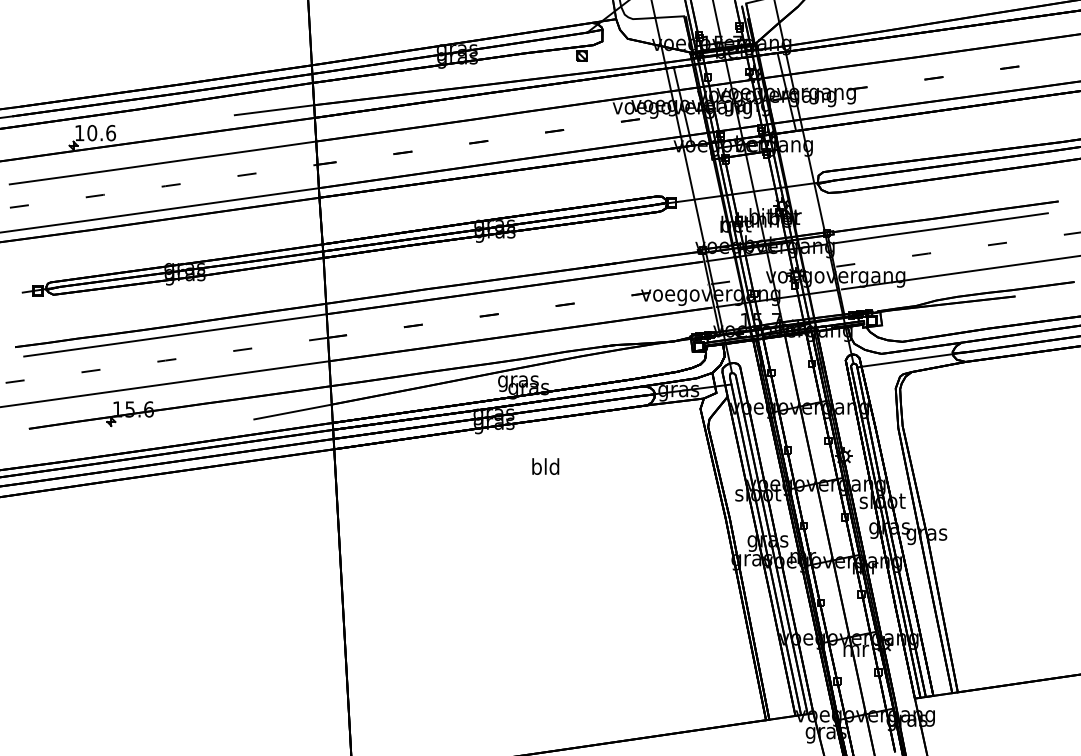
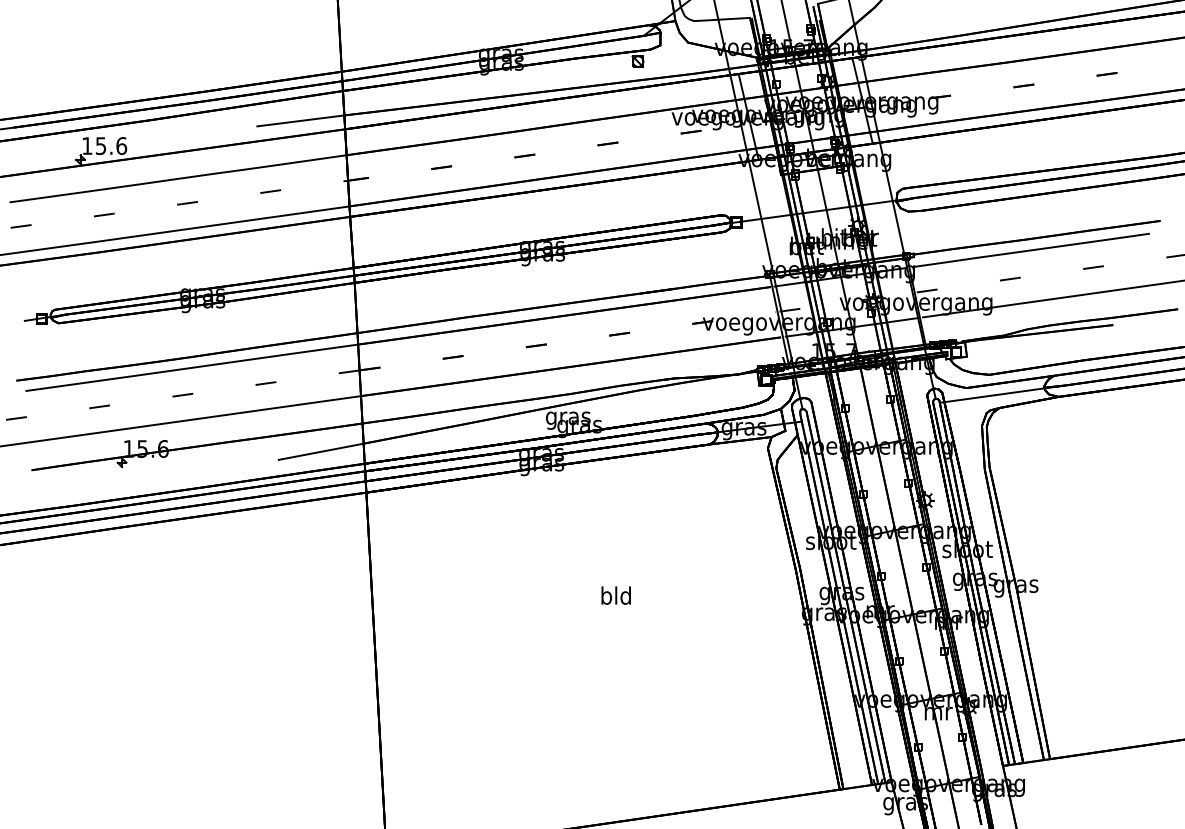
text: (91, 133) -> (100, 146), 10.6 -> 15.6
text: (545, 466) -> (615, 595), moved

